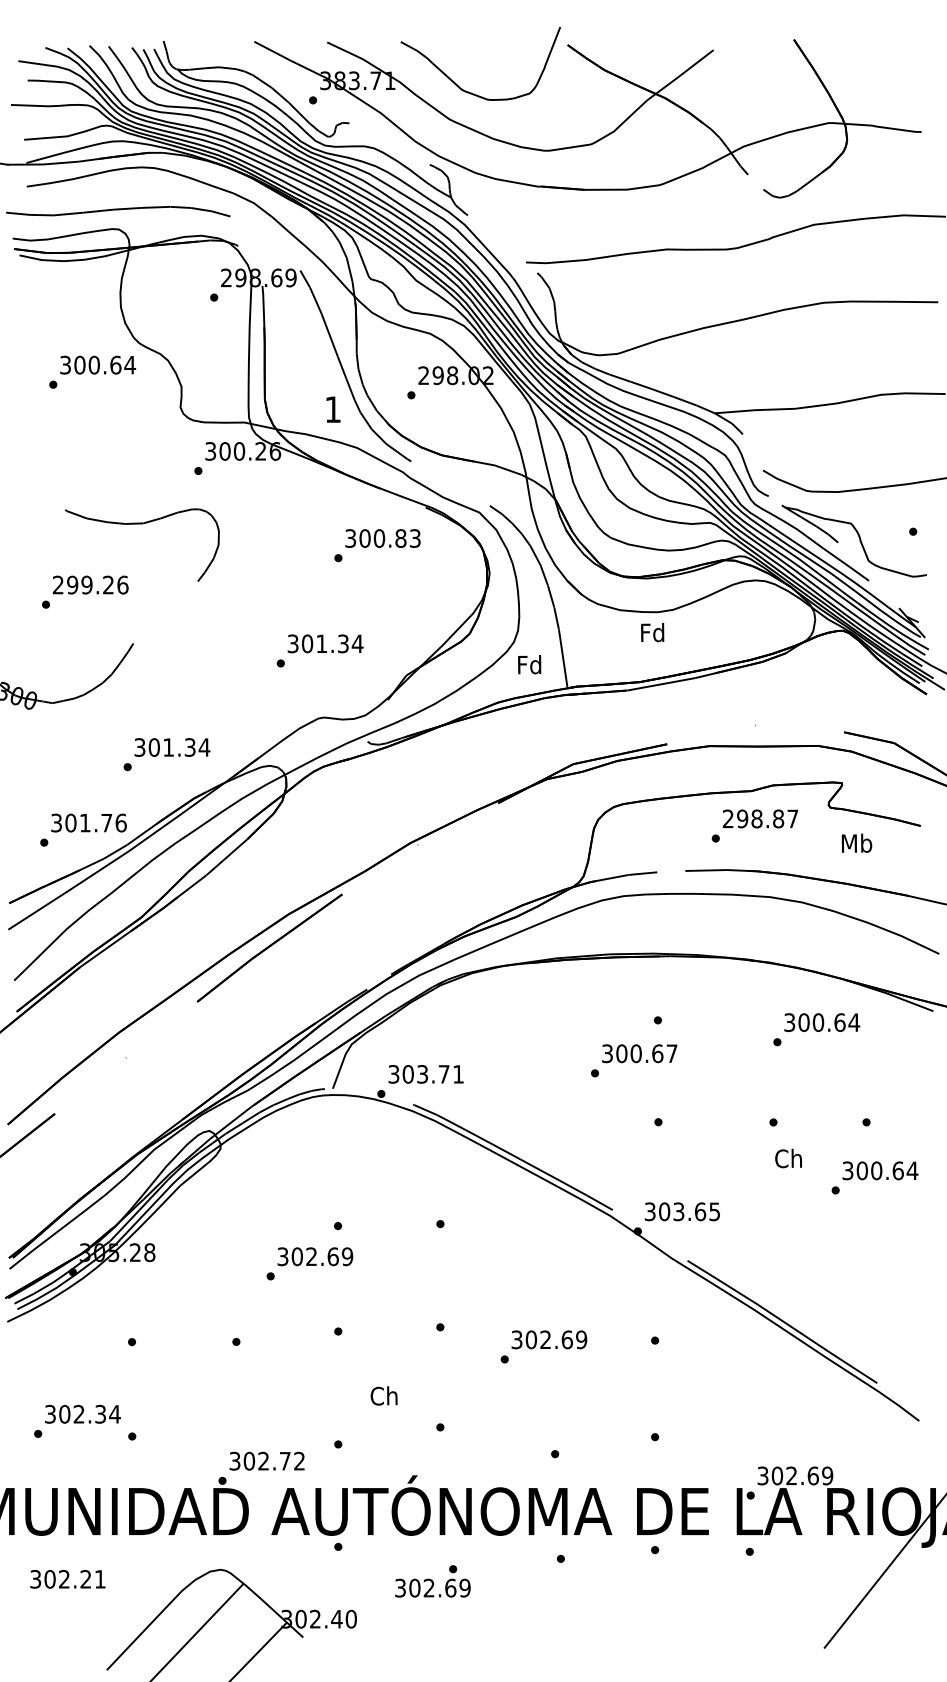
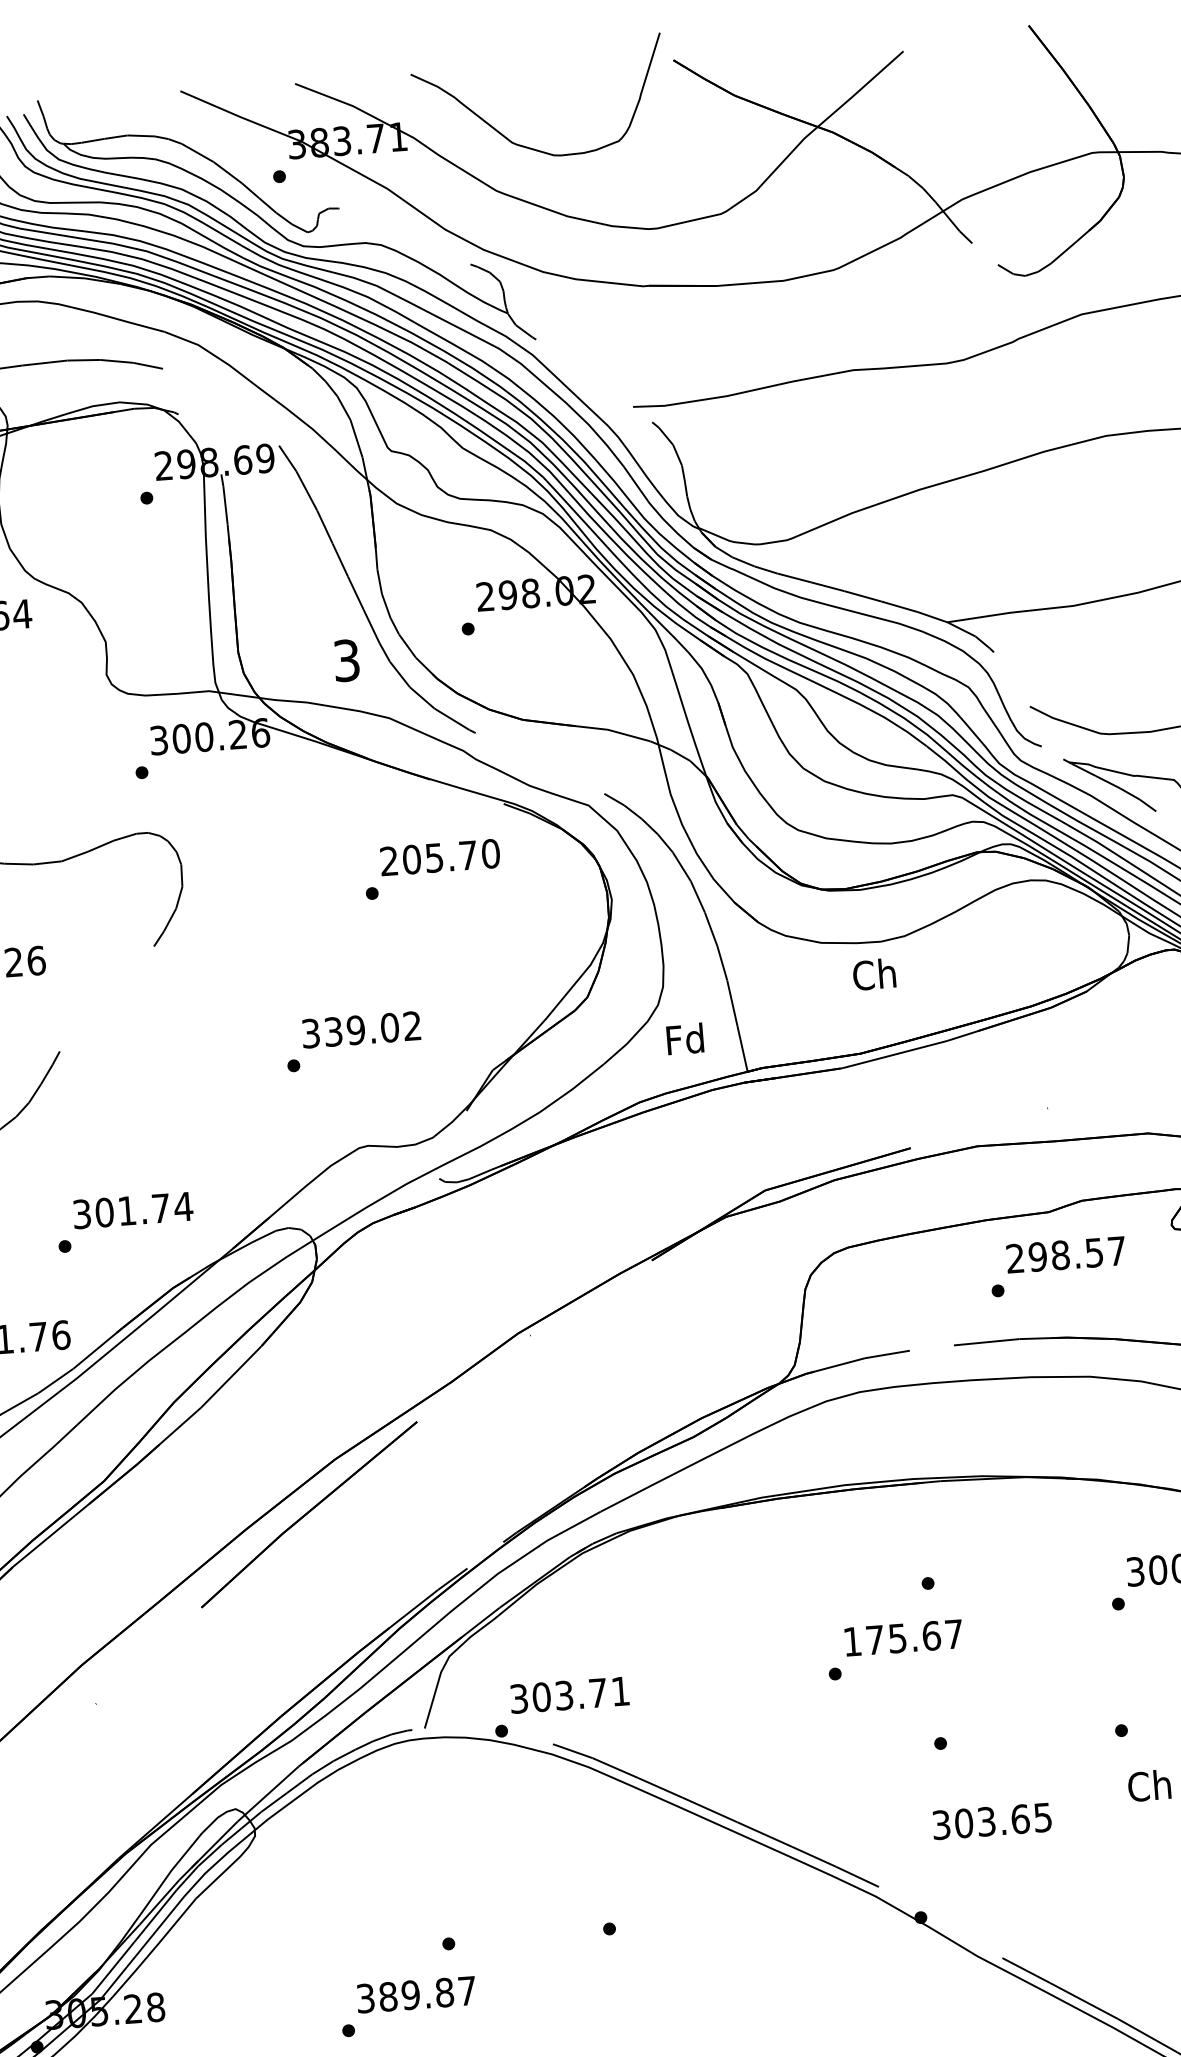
text: (332, 409) -> (345, 660), 1 -> 3
text: (382, 538) -> (439, 857), 300.83 -> 205.70
text: (651, 632) -> (873, 974), Fd -> Ch
text: (332, 643) -> (372, 1028), 301.34 -> 339.02
text: (189, 747) -> (159, 1208), 301.34 -> 301.74
text: (778, 818) -> (1094, 1252), 298.87 -> 298.57
text: (621, 1053) -> (874, 1639), 300.67 -> 175.67
text: (681, 1211) -> (990, 1820), moved
text: (322, 1256) -> (427, 1993), 302.69 -> 389.87

